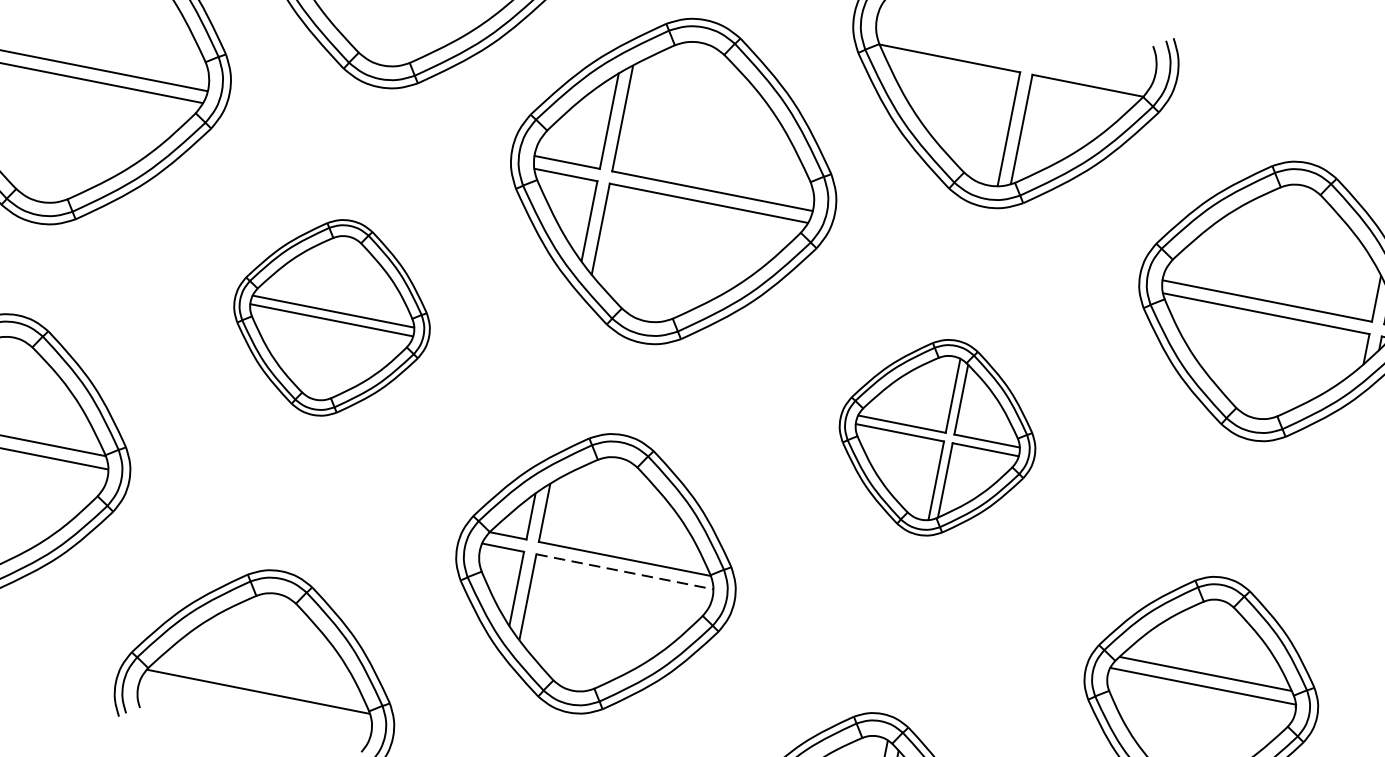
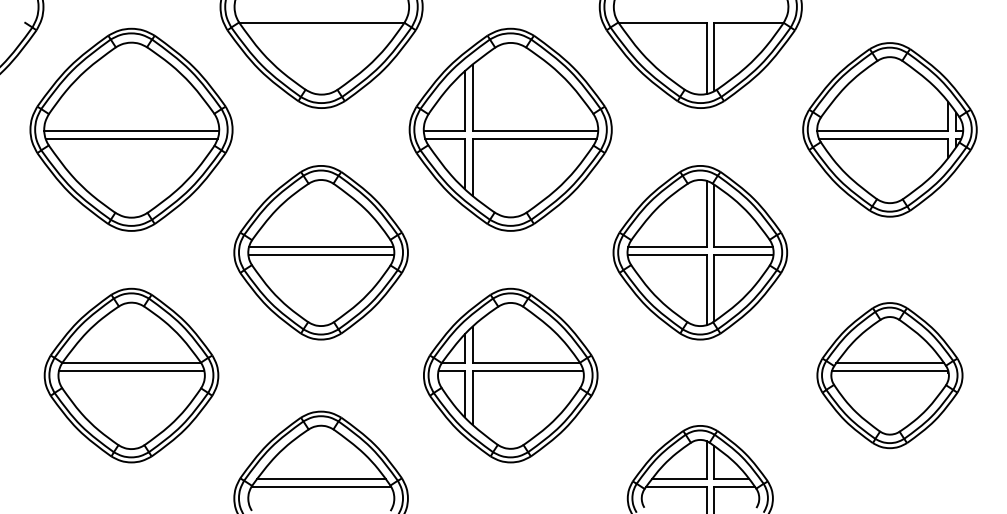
part: (331, 317) -> (320, 252), size x1.43
part: (937, 437) -> (700, 252), size x1.43
line: (625, 571) -> (528, 370), dashed -> solid
line: (261, 679) -> (321, 479), added

